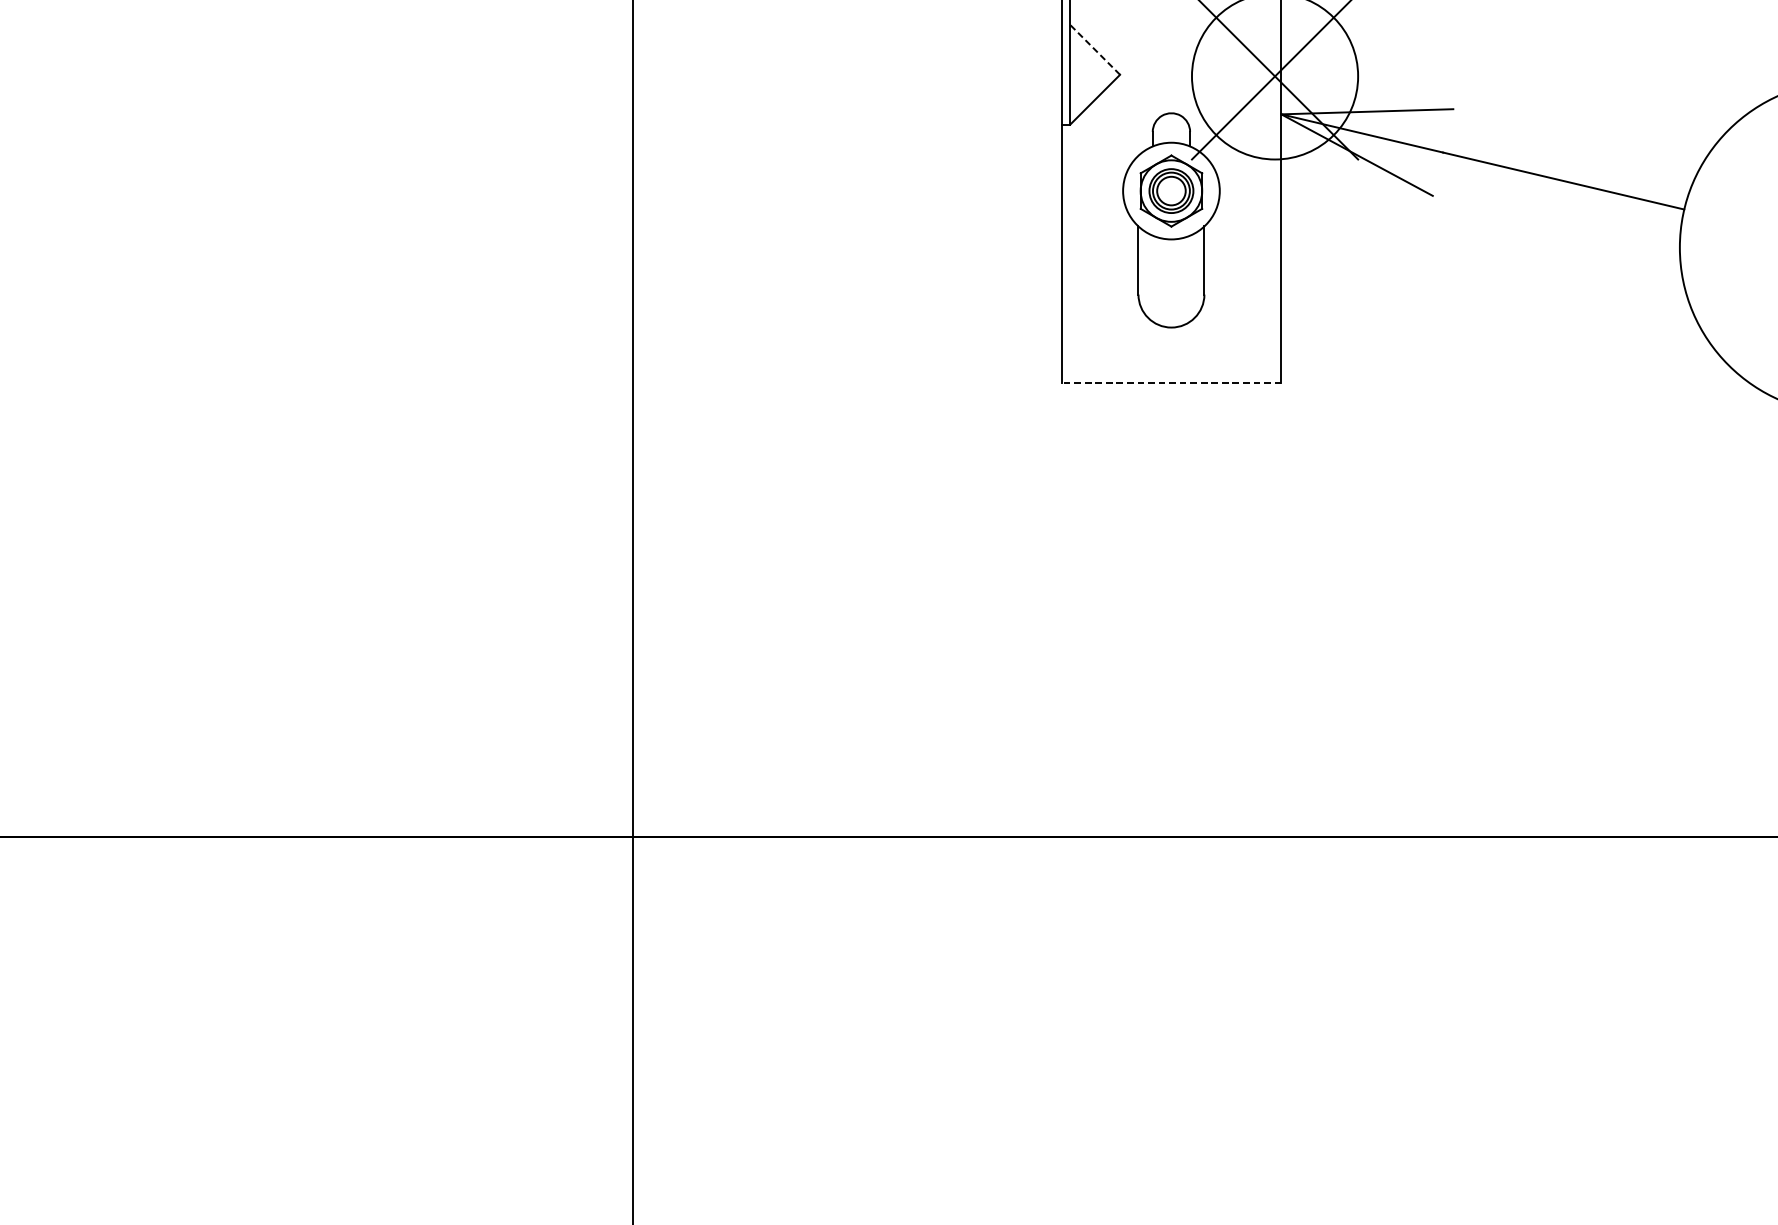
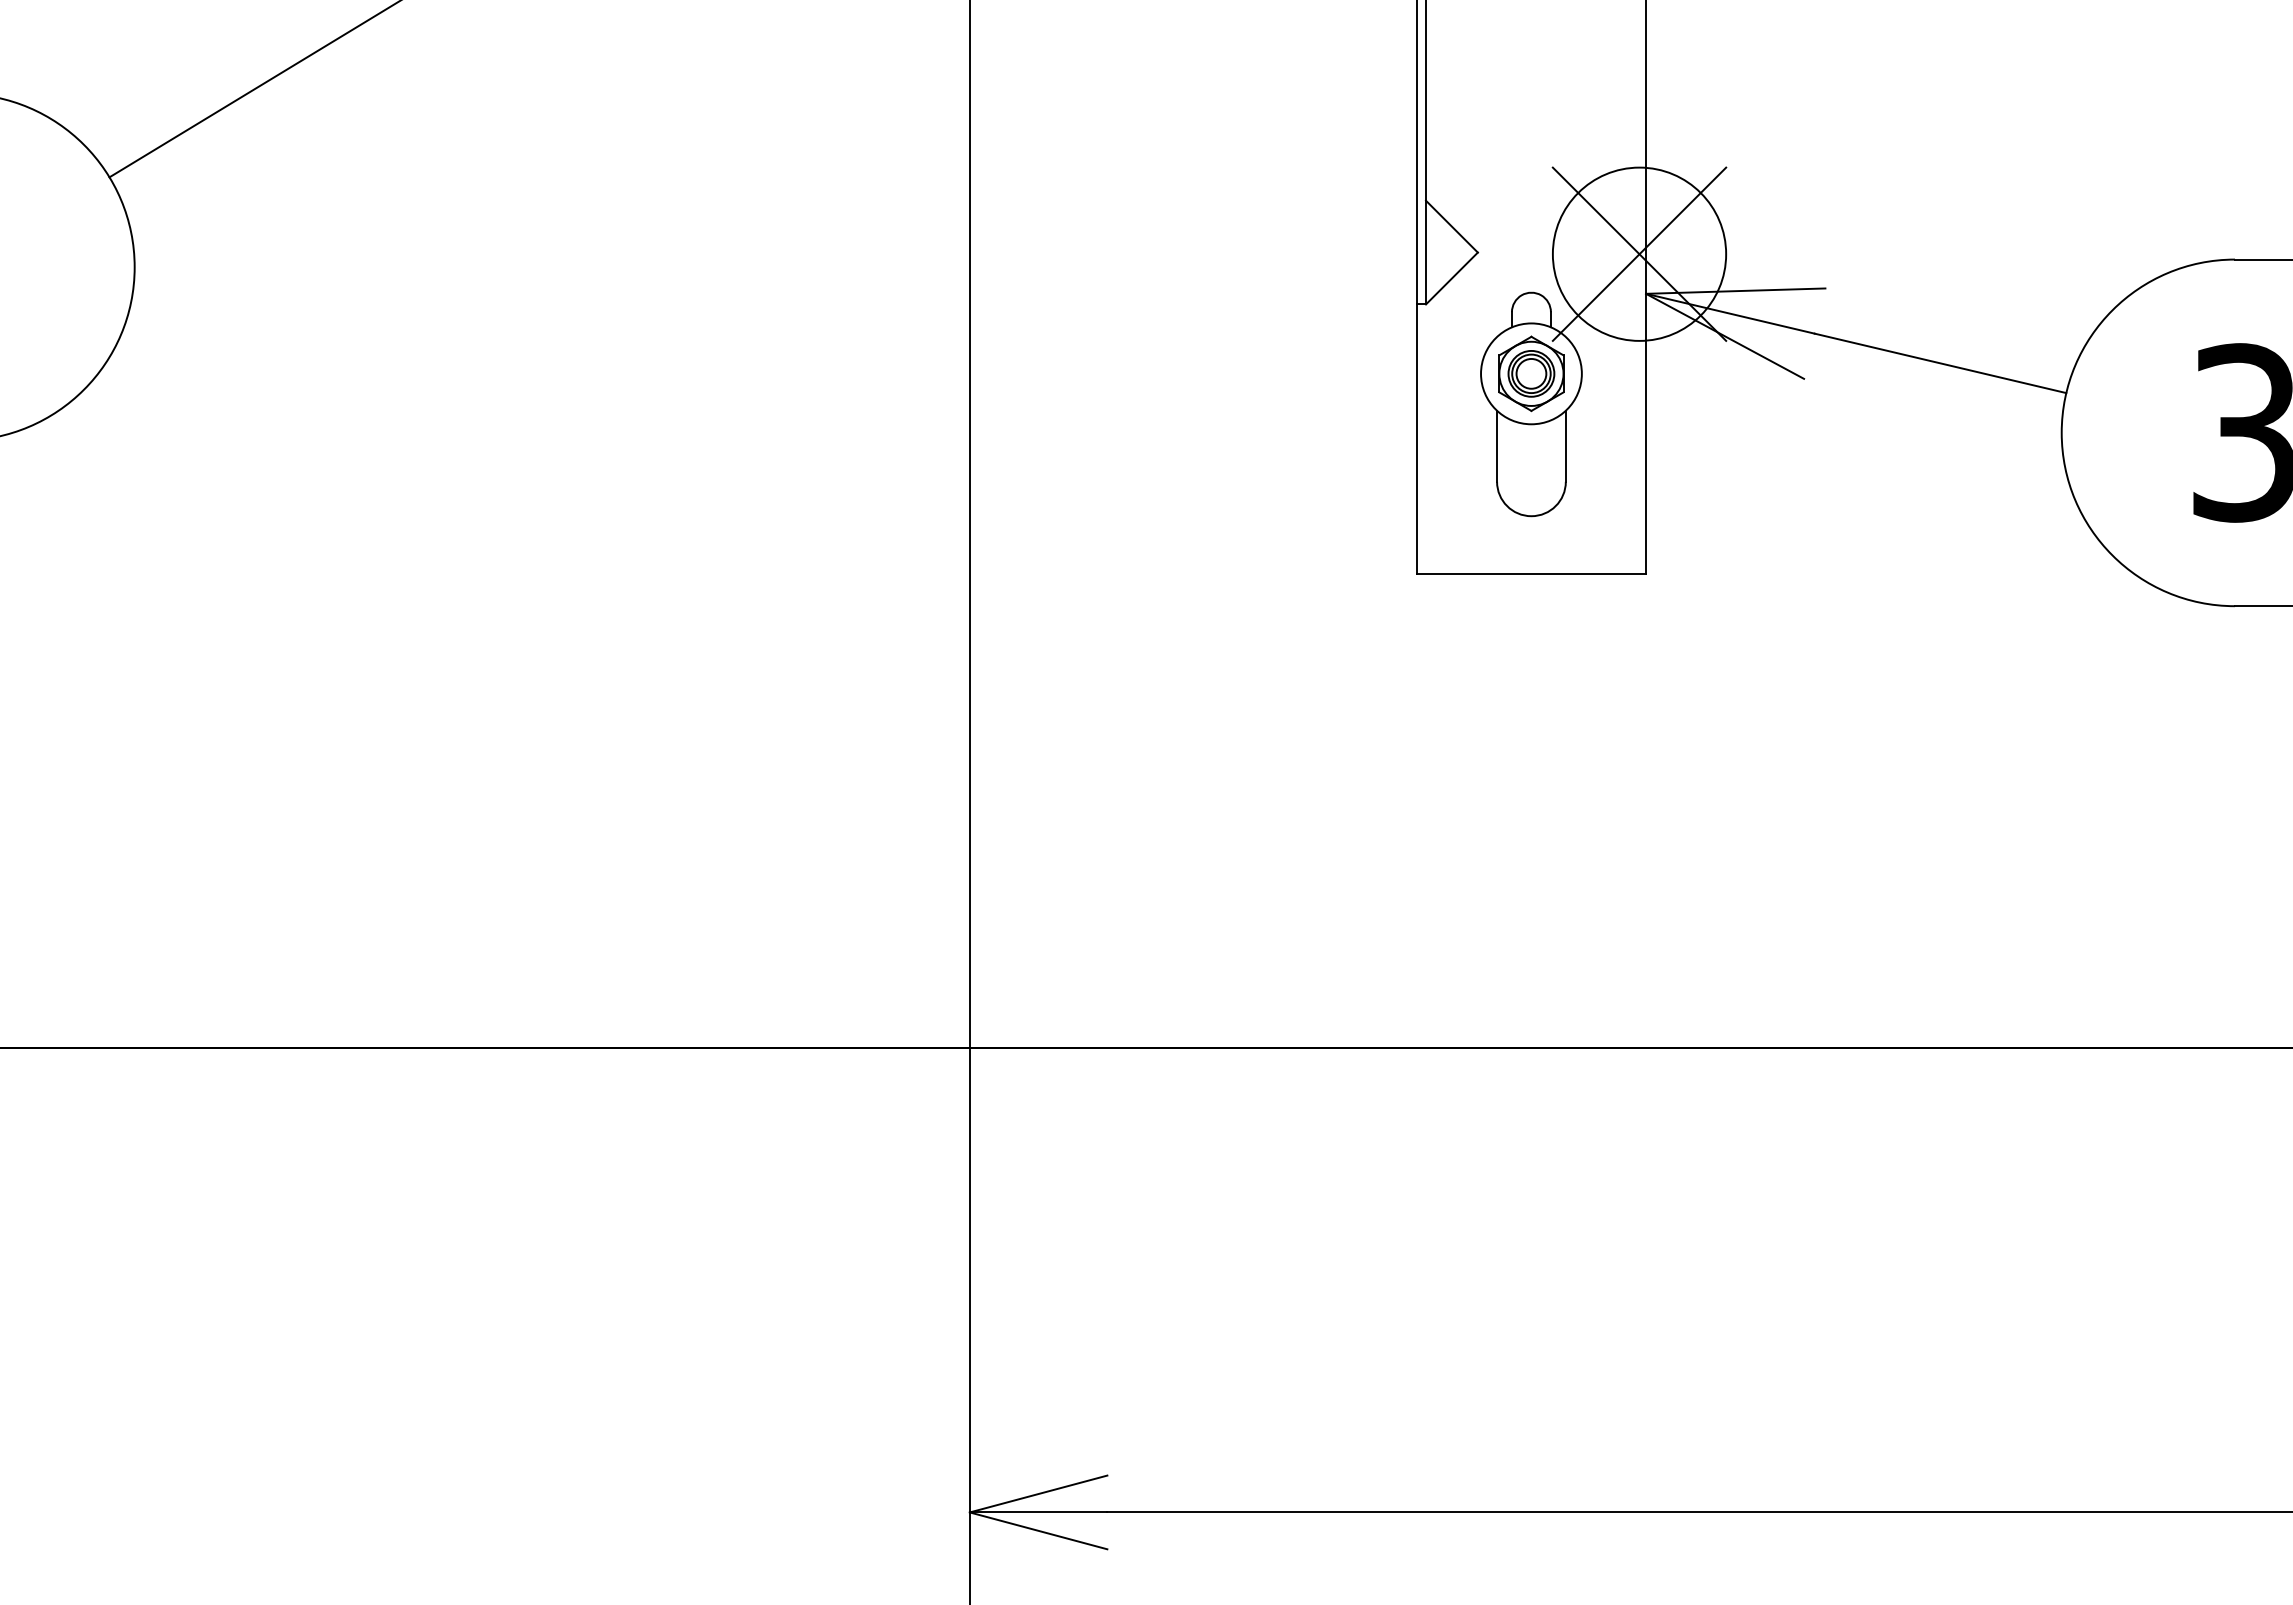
line: (1094, 49) -> (1451, 226), dashed -> solid
line: (1171, 382) -> (1531, 573), dashed -> solid

